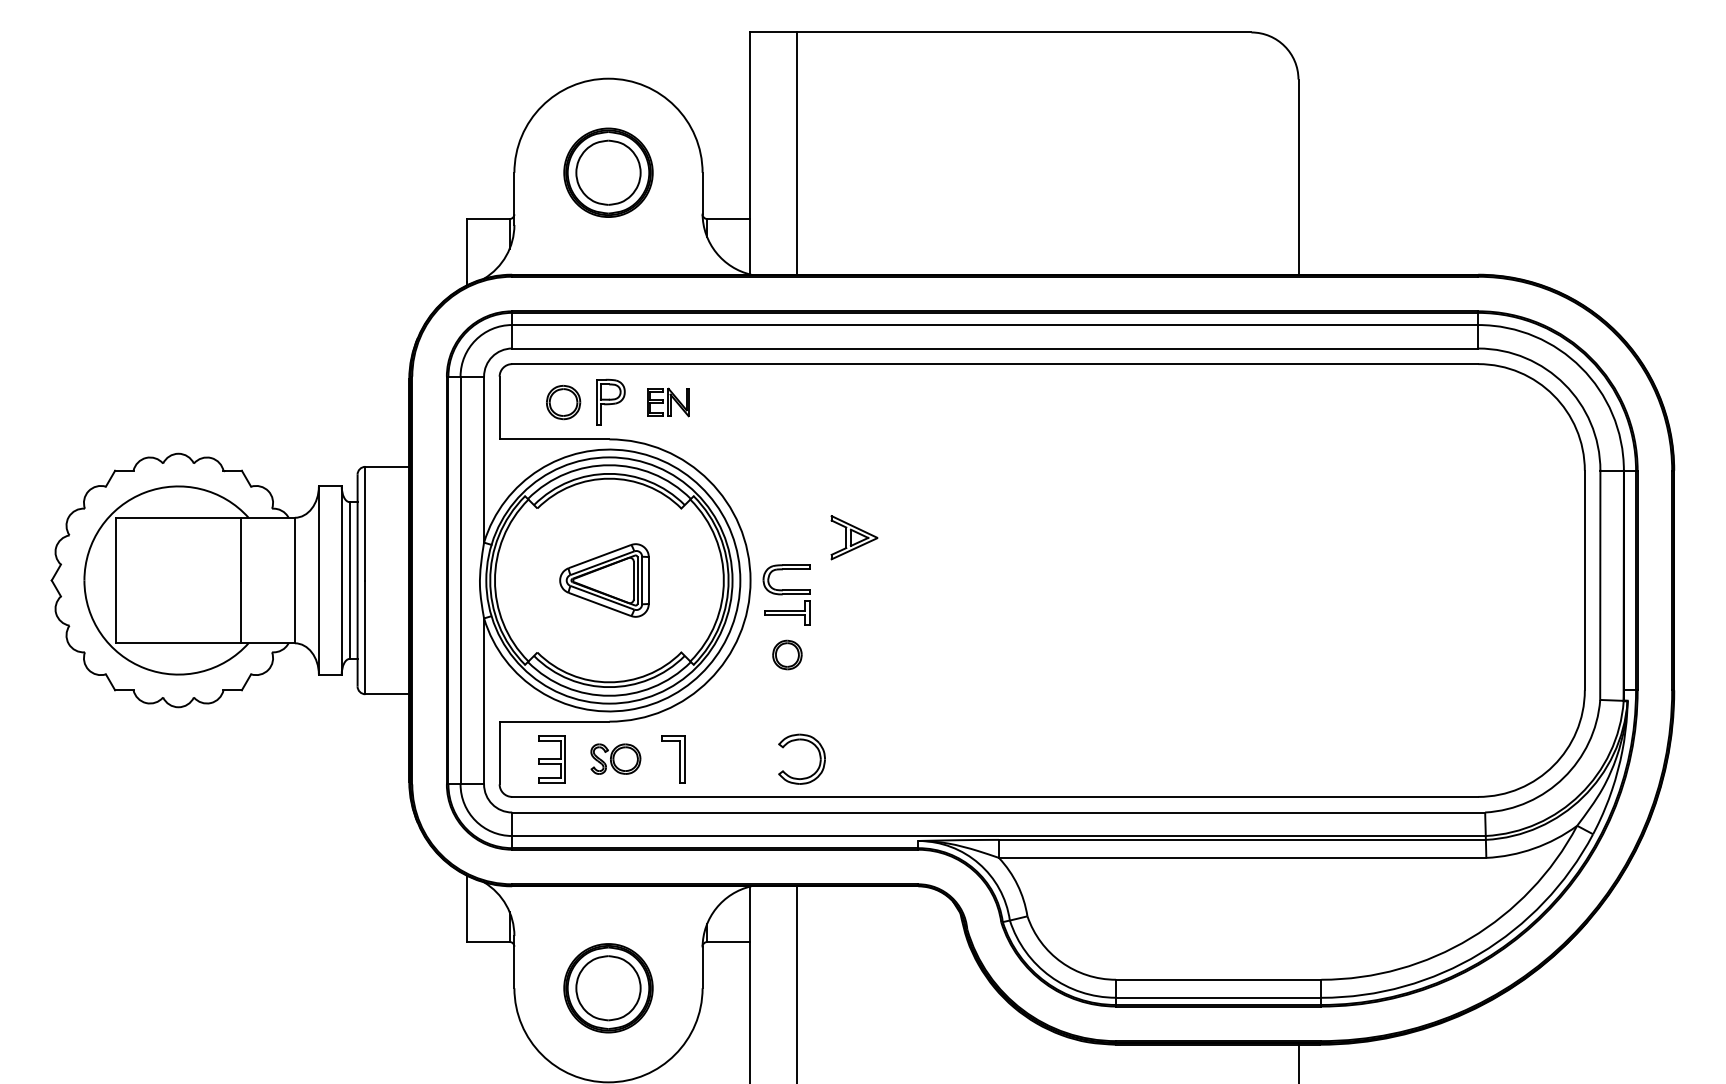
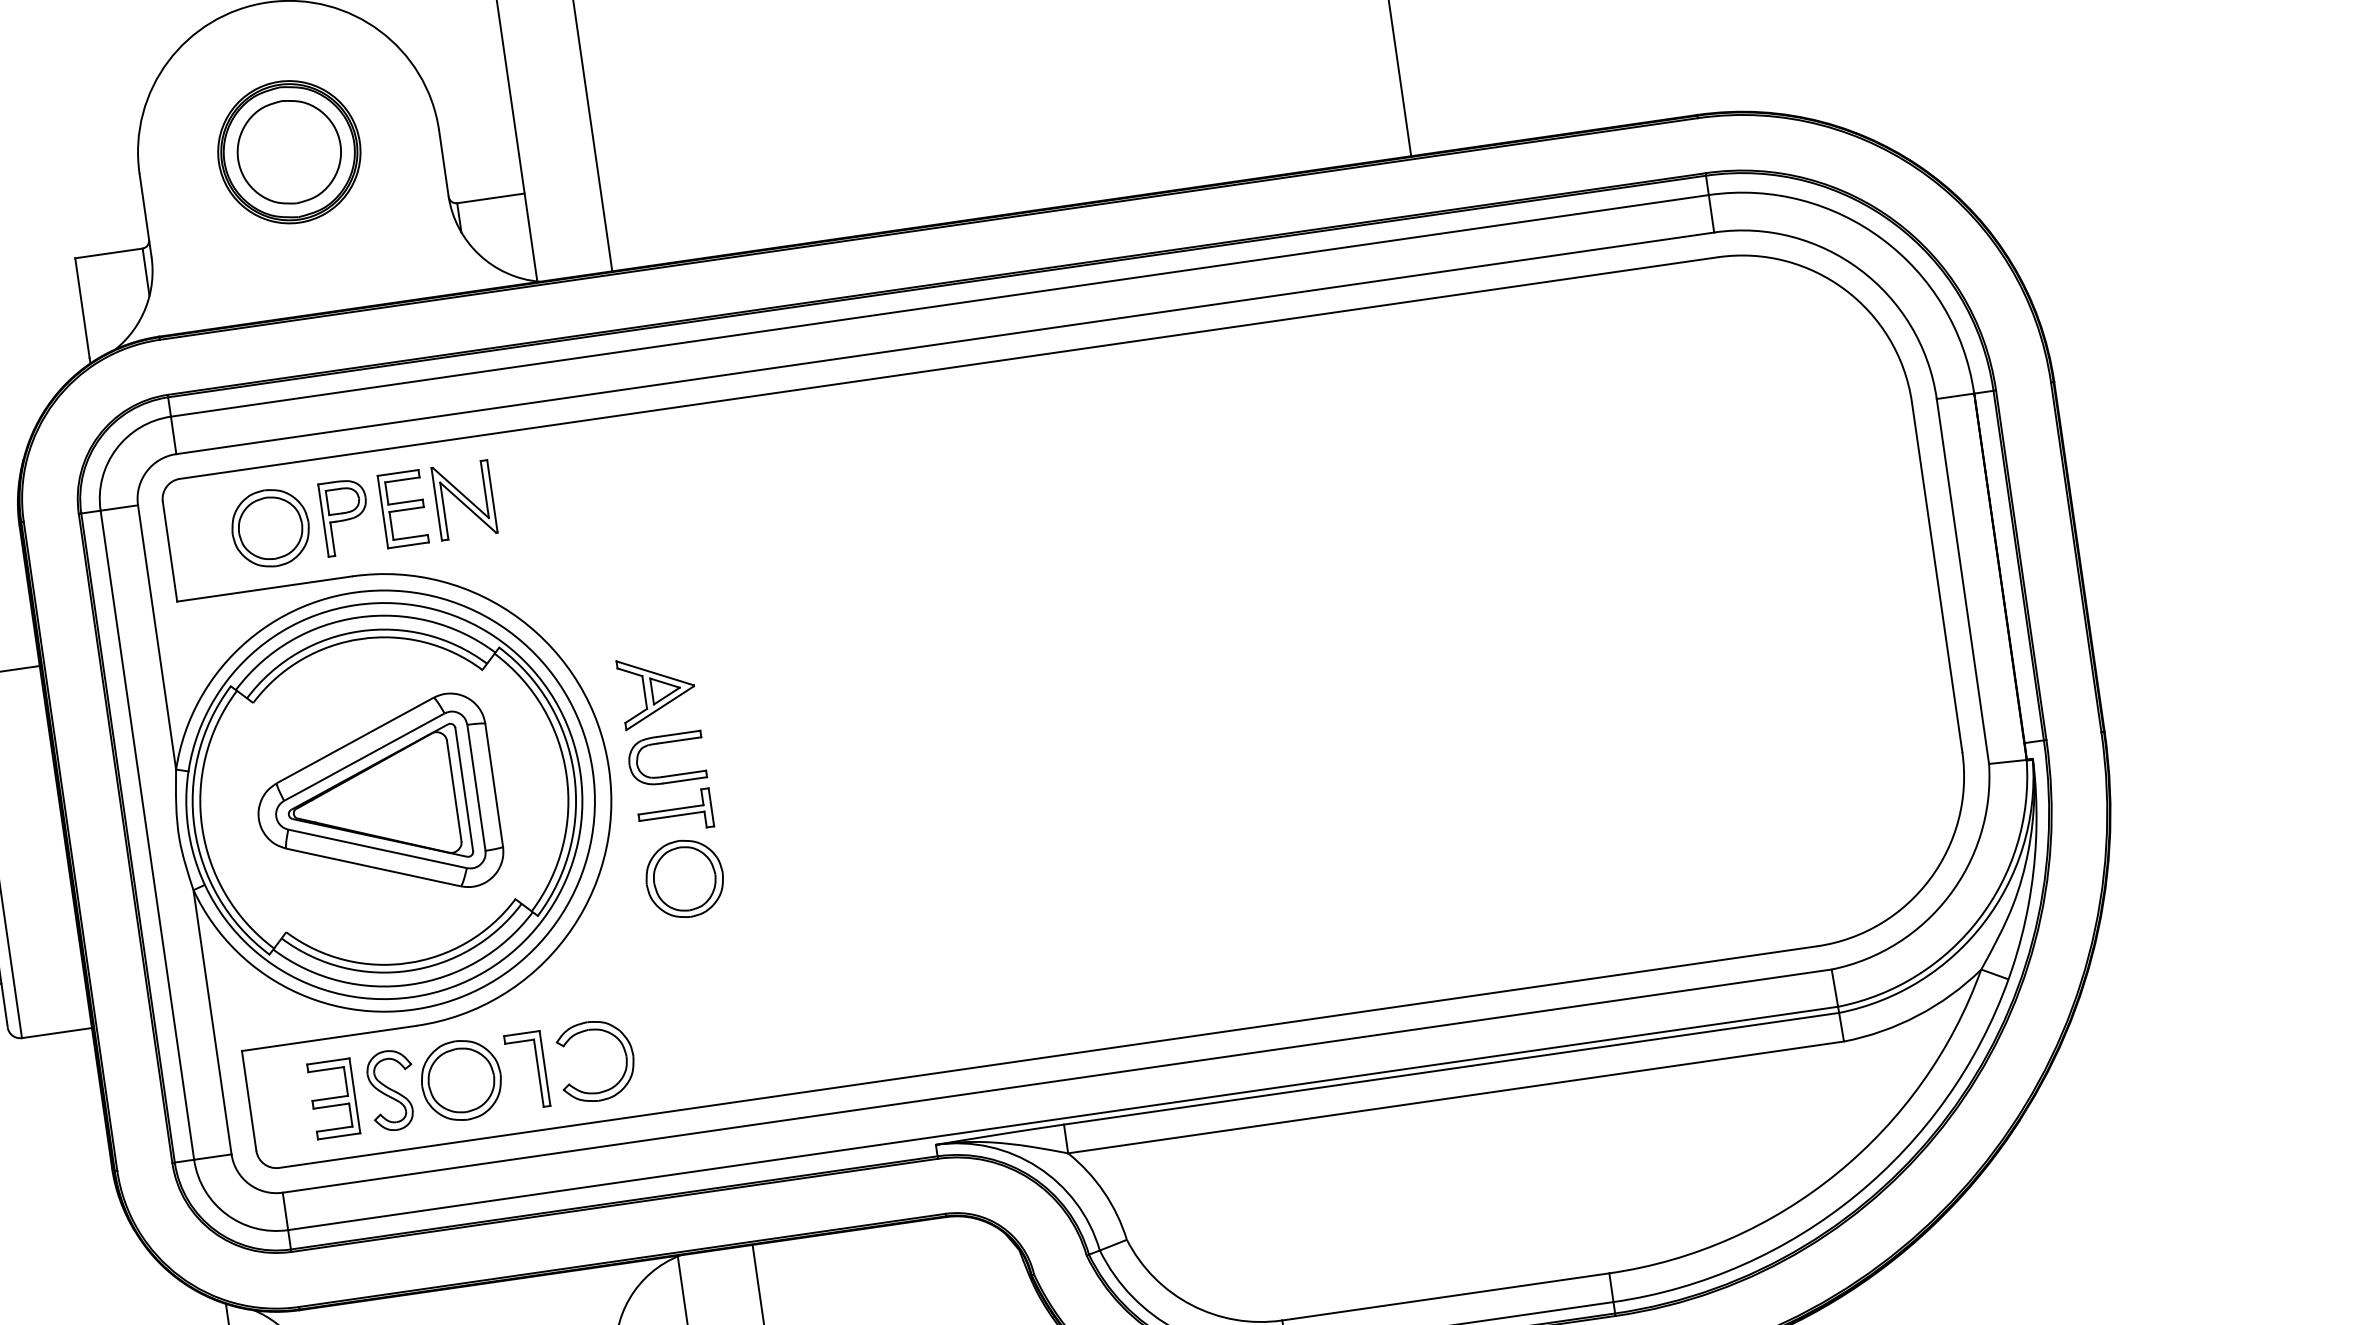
part: (563, 402) -> (270, 528), size x1.43
part: (668, 402) -> (437, 504), size x1.67
part: (854, 537) -> (657, 690), moved
part: (604, 580) -> (376, 802), size x1.67
part: (787, 654) -> (684, 878), size x1.67
part: (813, 745) -> (611, 1036), moved
part: (615, 758) -> (434, 1083), size x1.67

